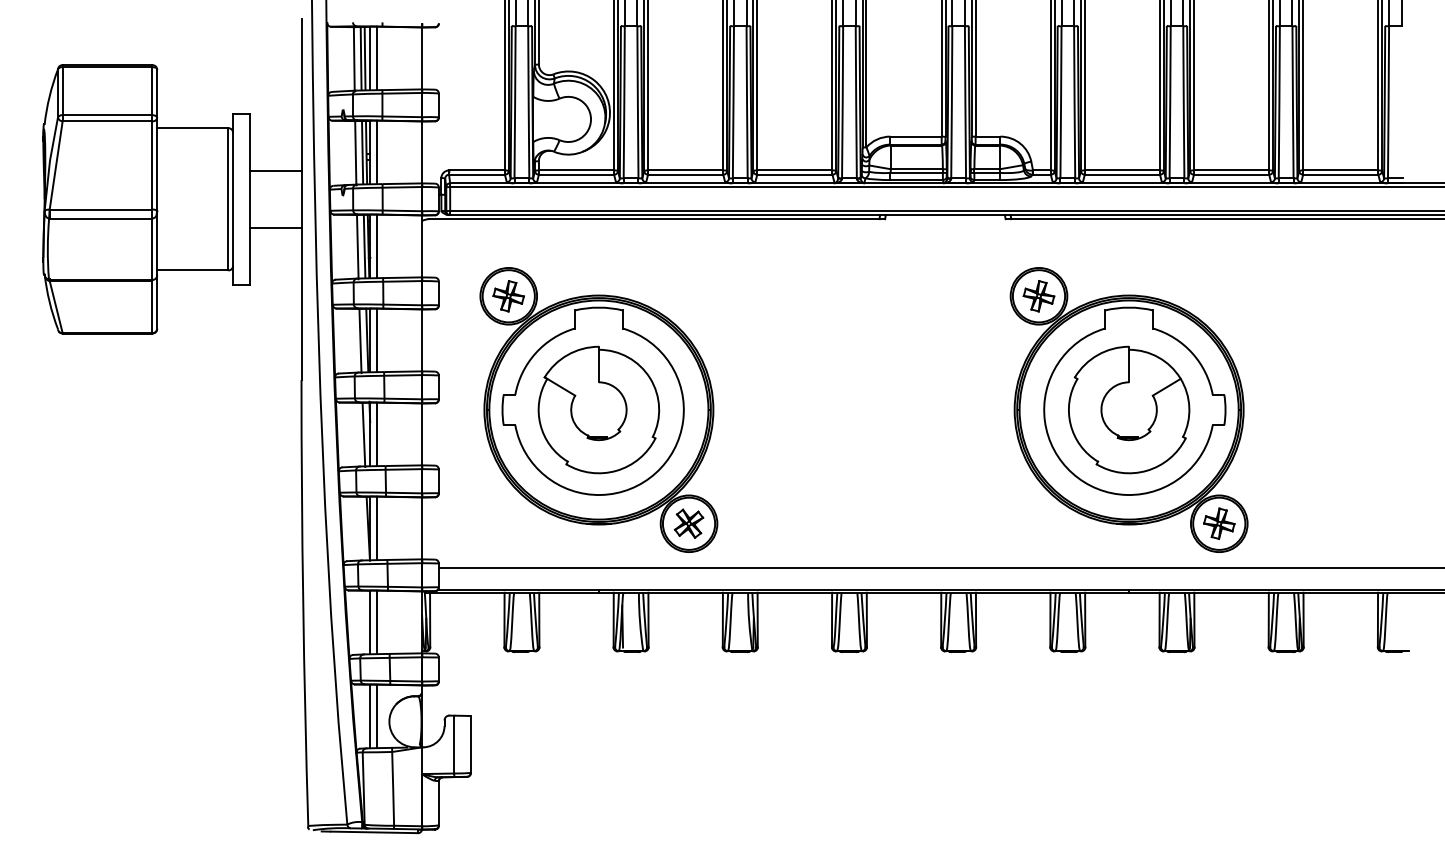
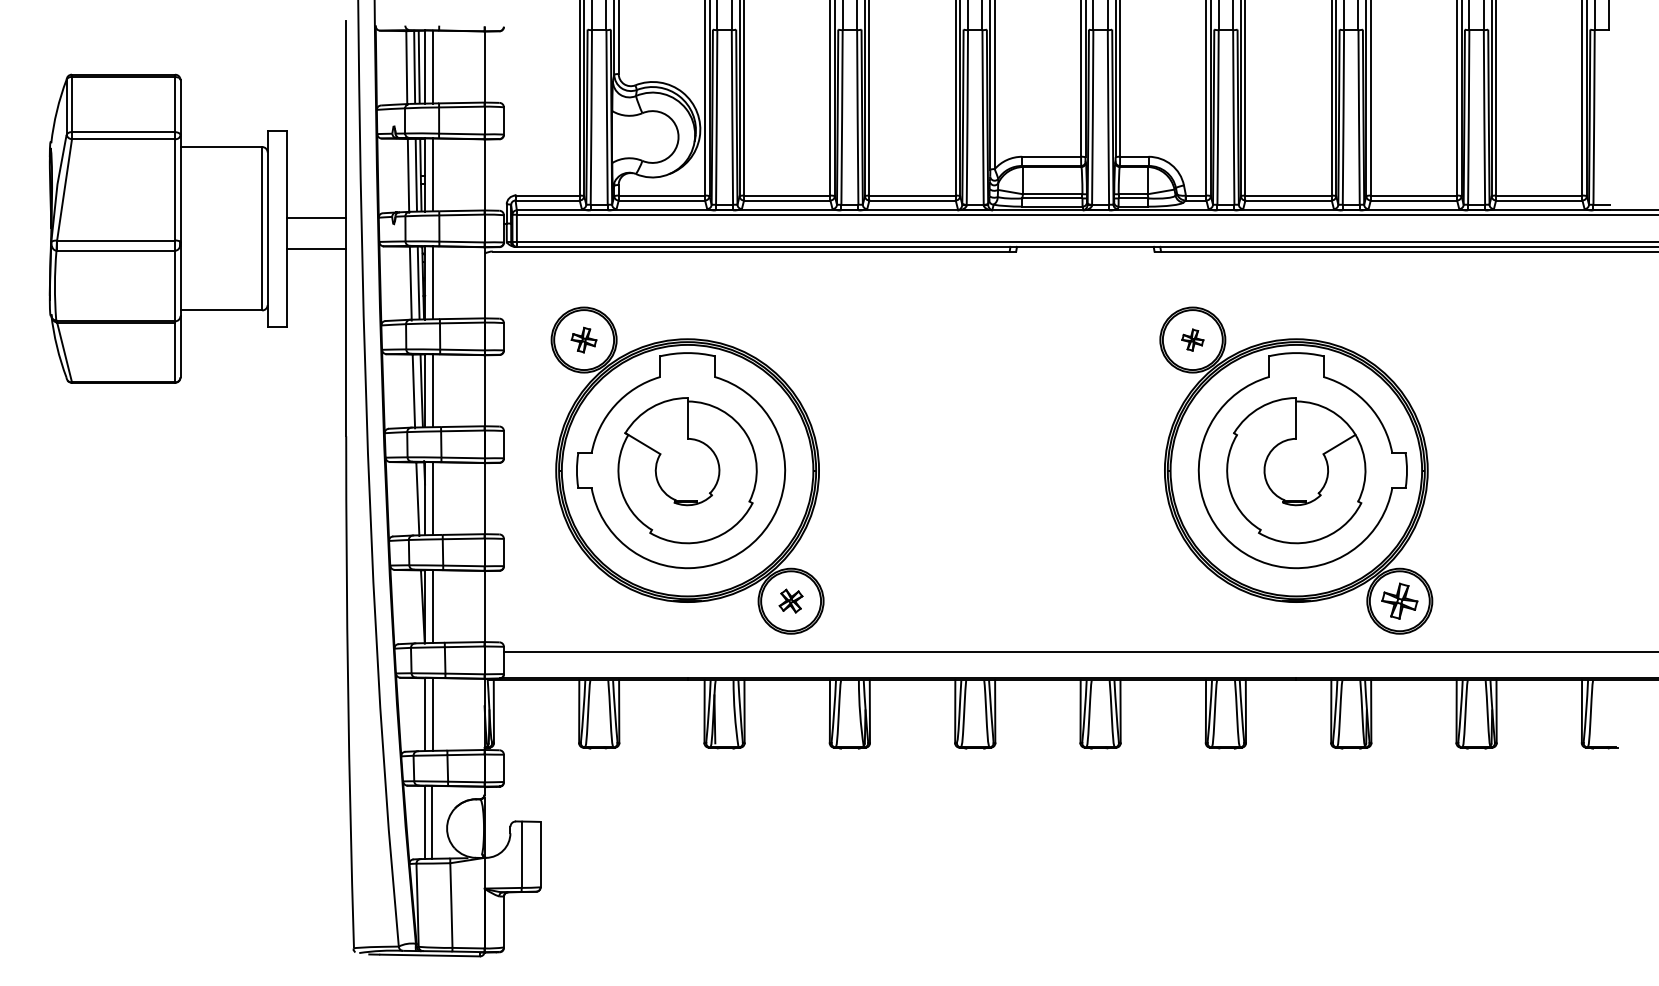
line: (275, 170) -> (316, 248), moved
line: (275, 227) -> (316, 217), moved
part: (508, 296) -> (583, 340), size x0.7
part: (1038, 296) -> (1192, 340), size x0.6
part: (688, 523) -> (790, 600), size x0.7

